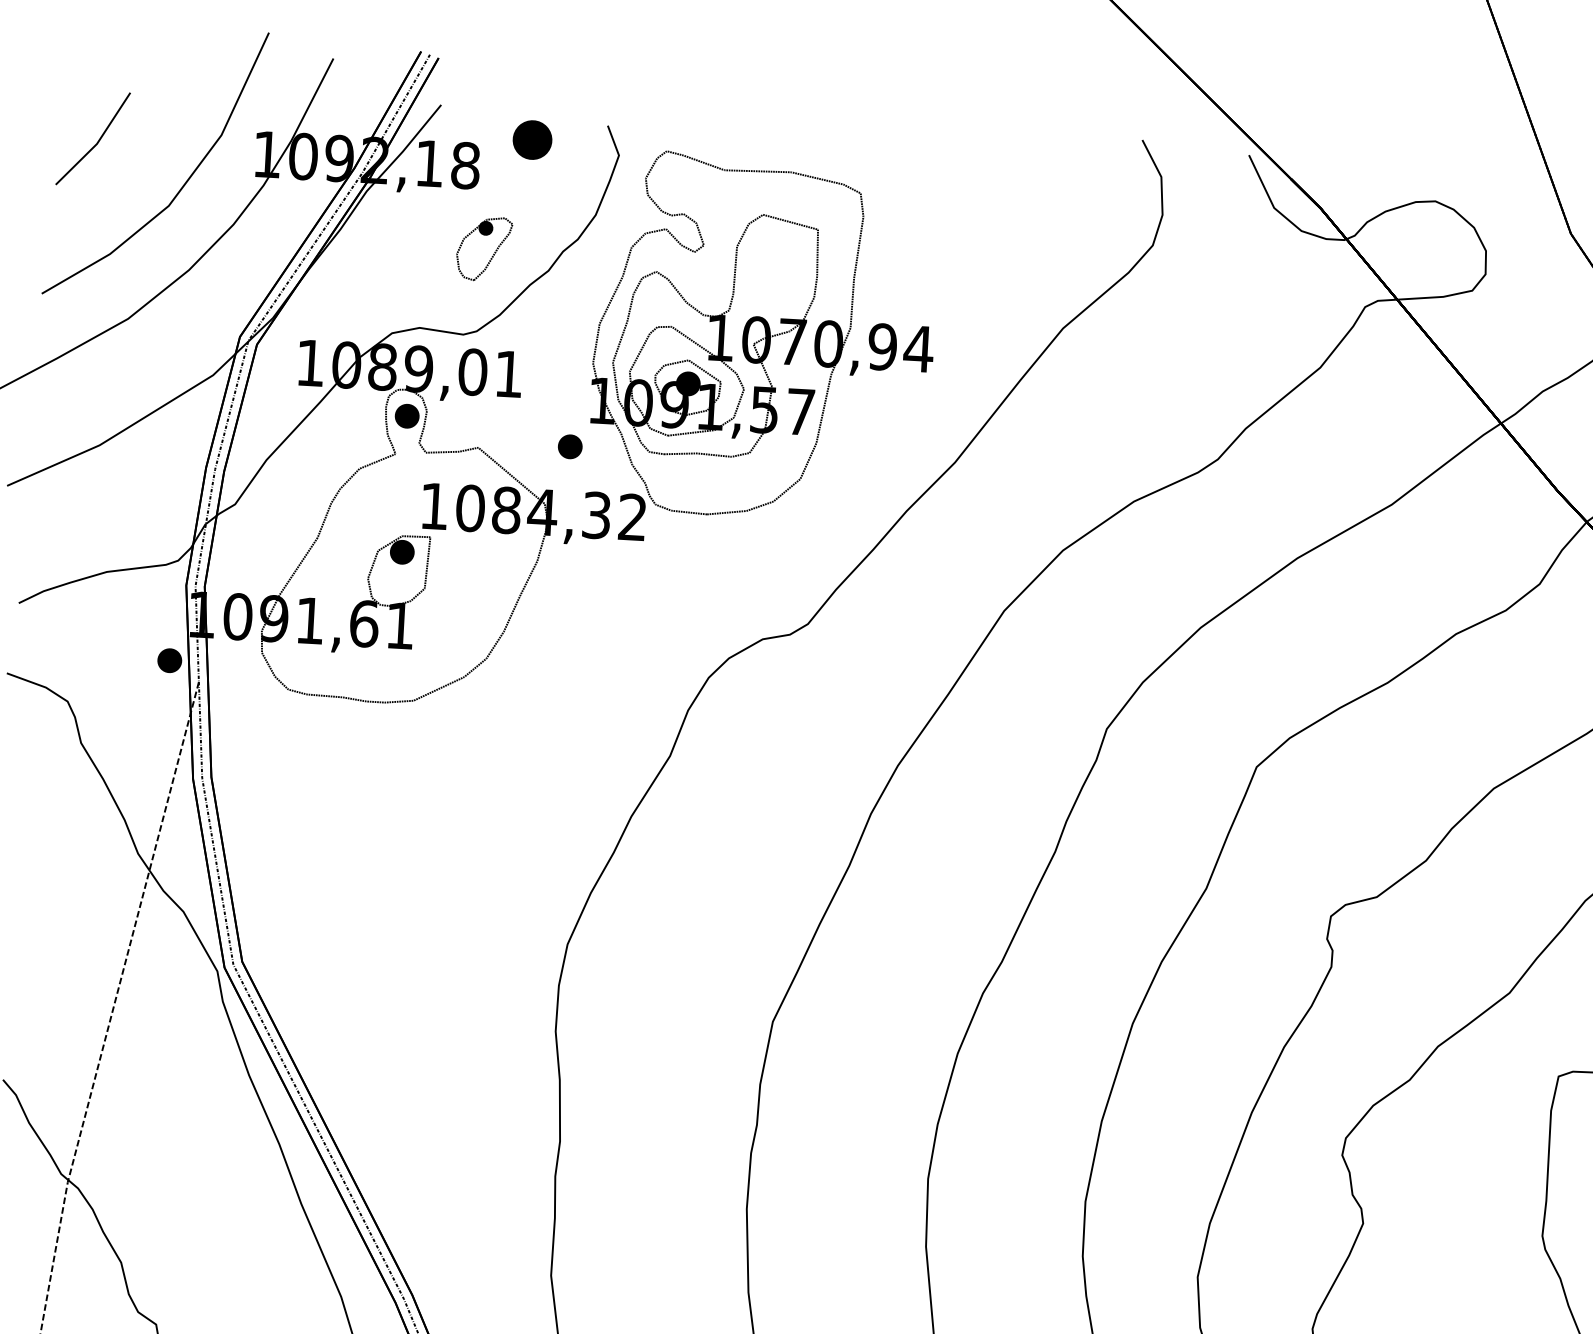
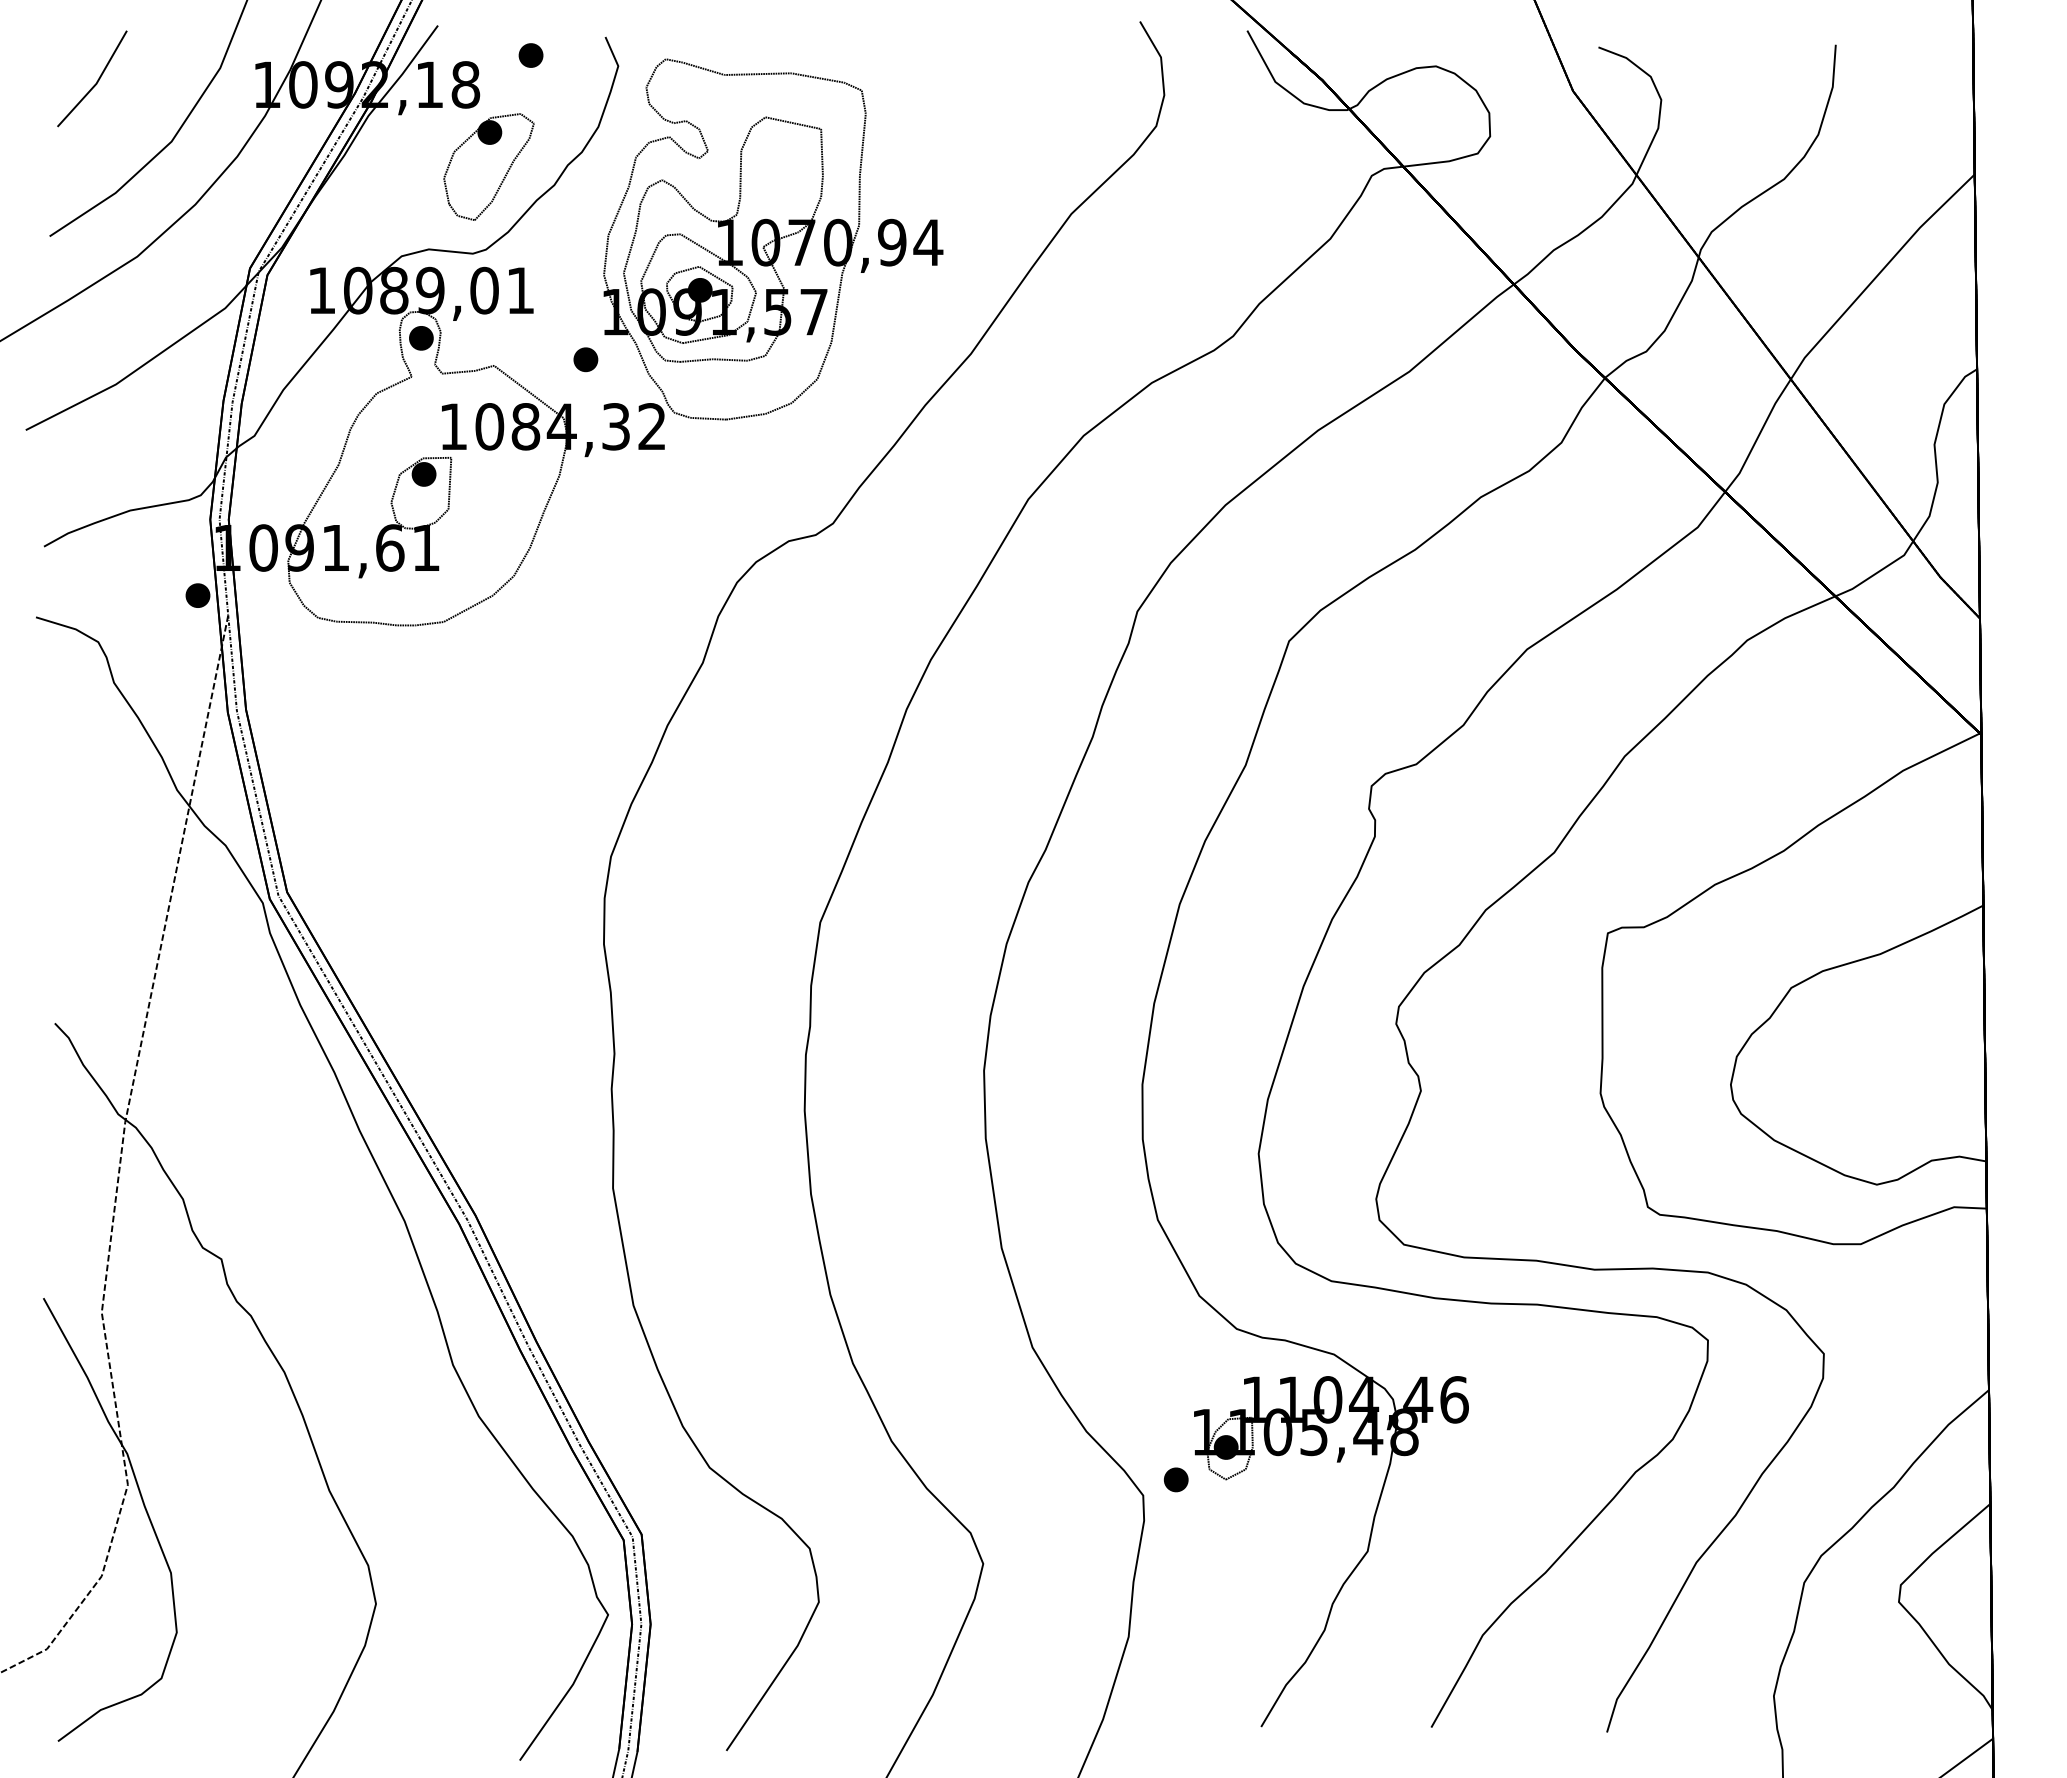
part: (531, 139) -> (530, 55), size x0.62
part: (483, 248) -> (488, 166), size x1.67

